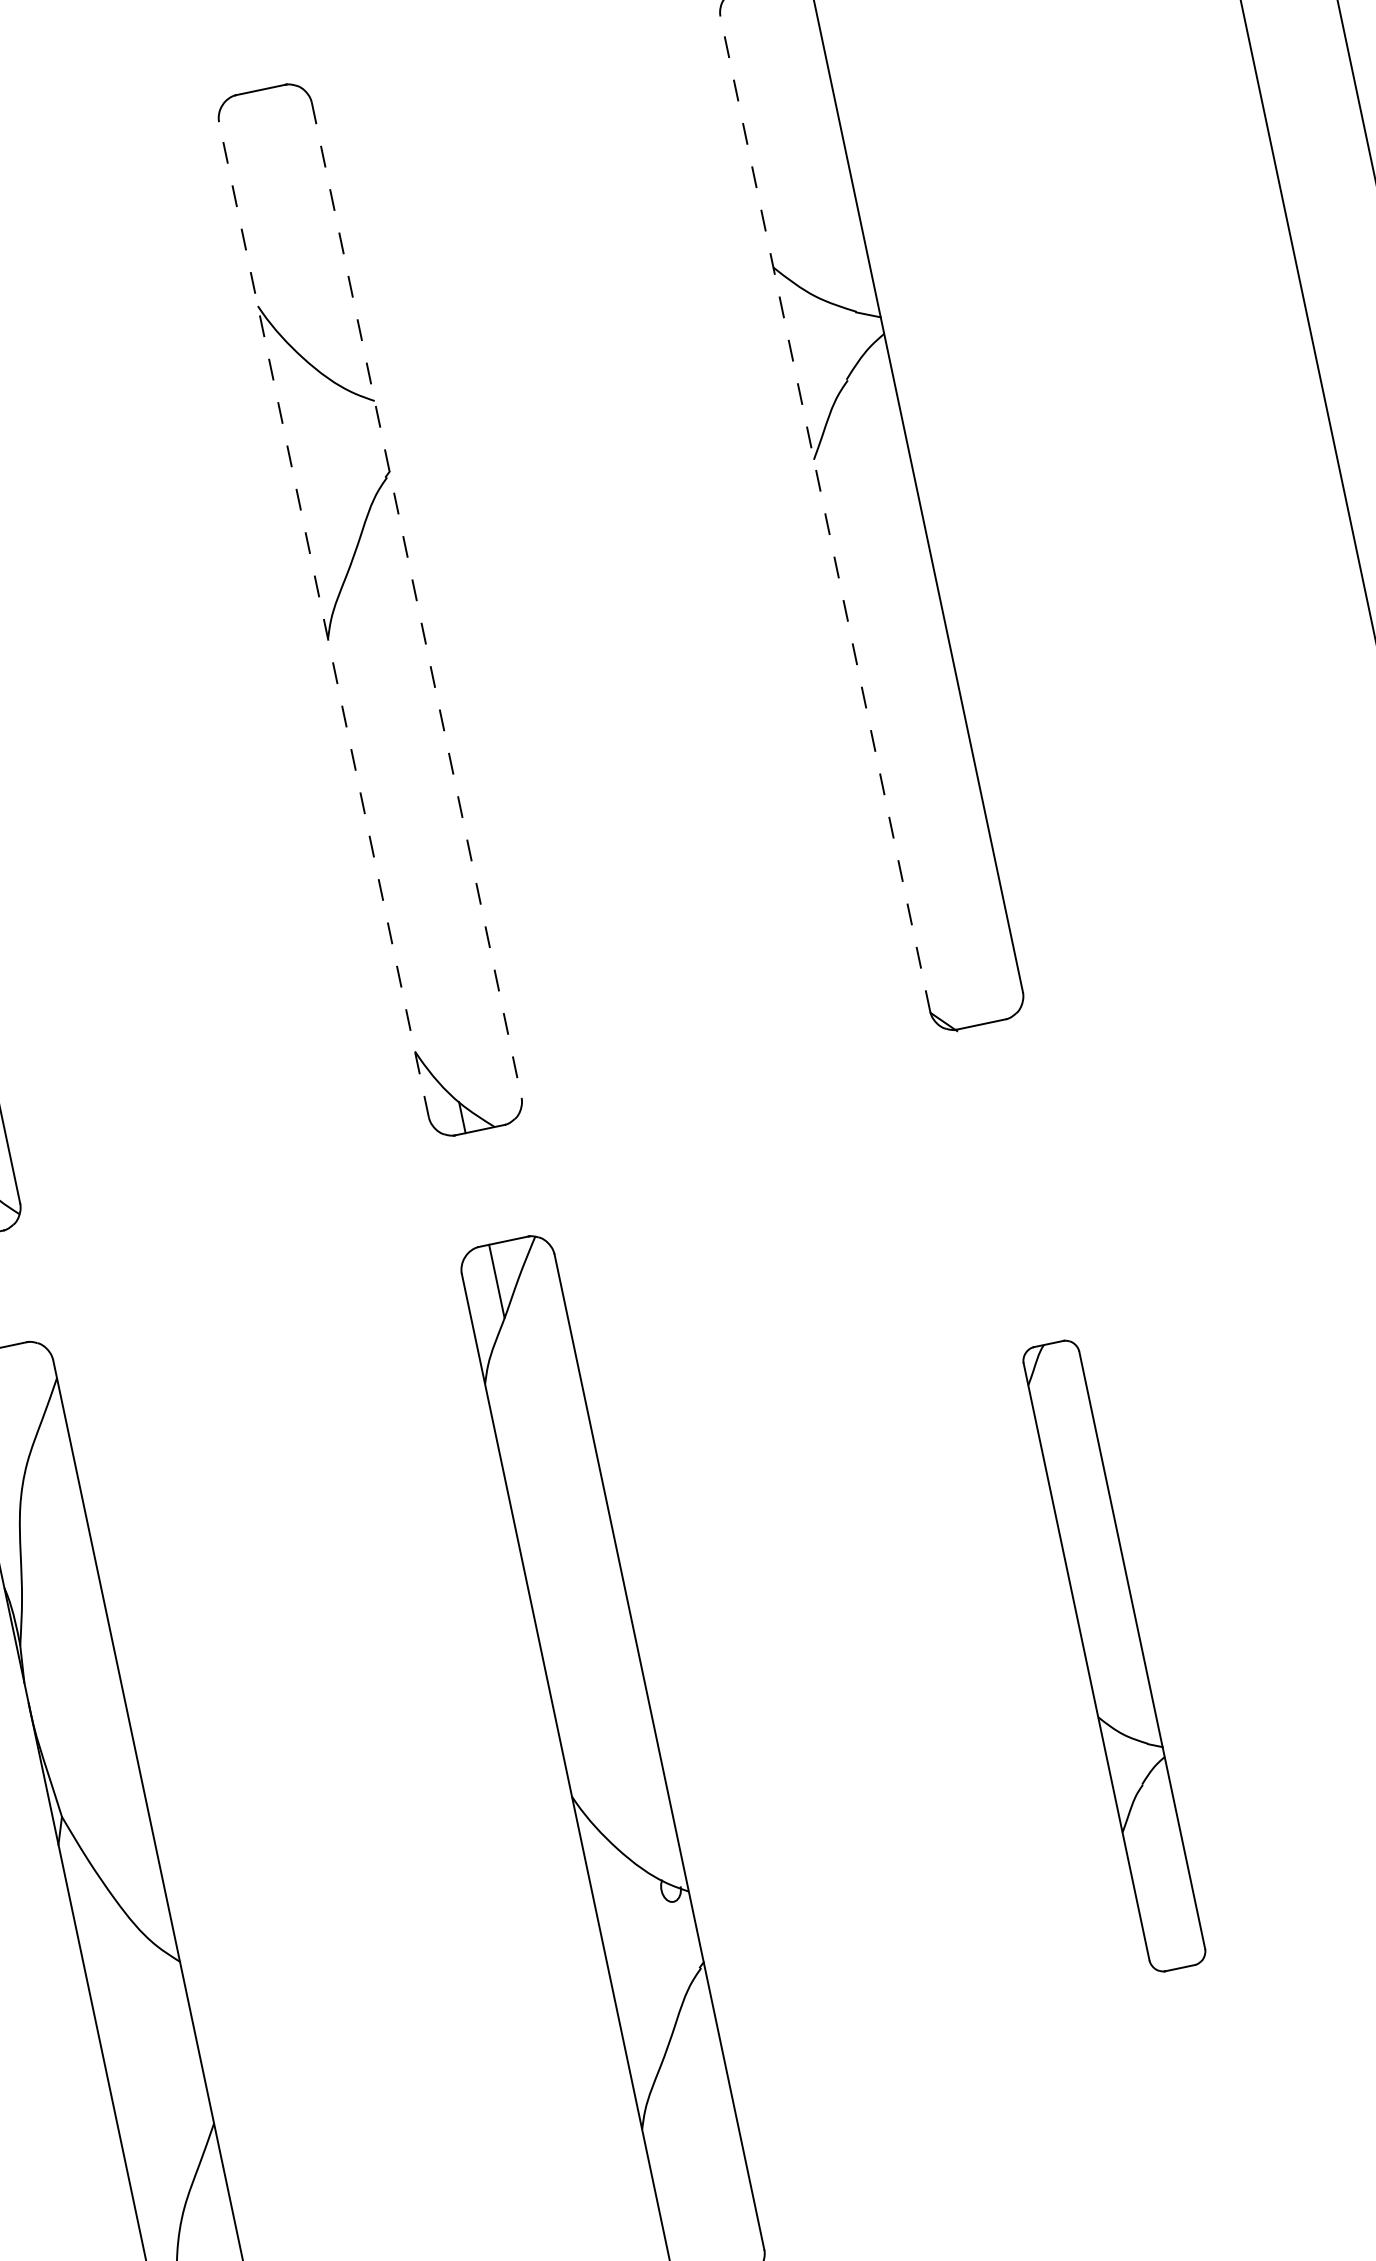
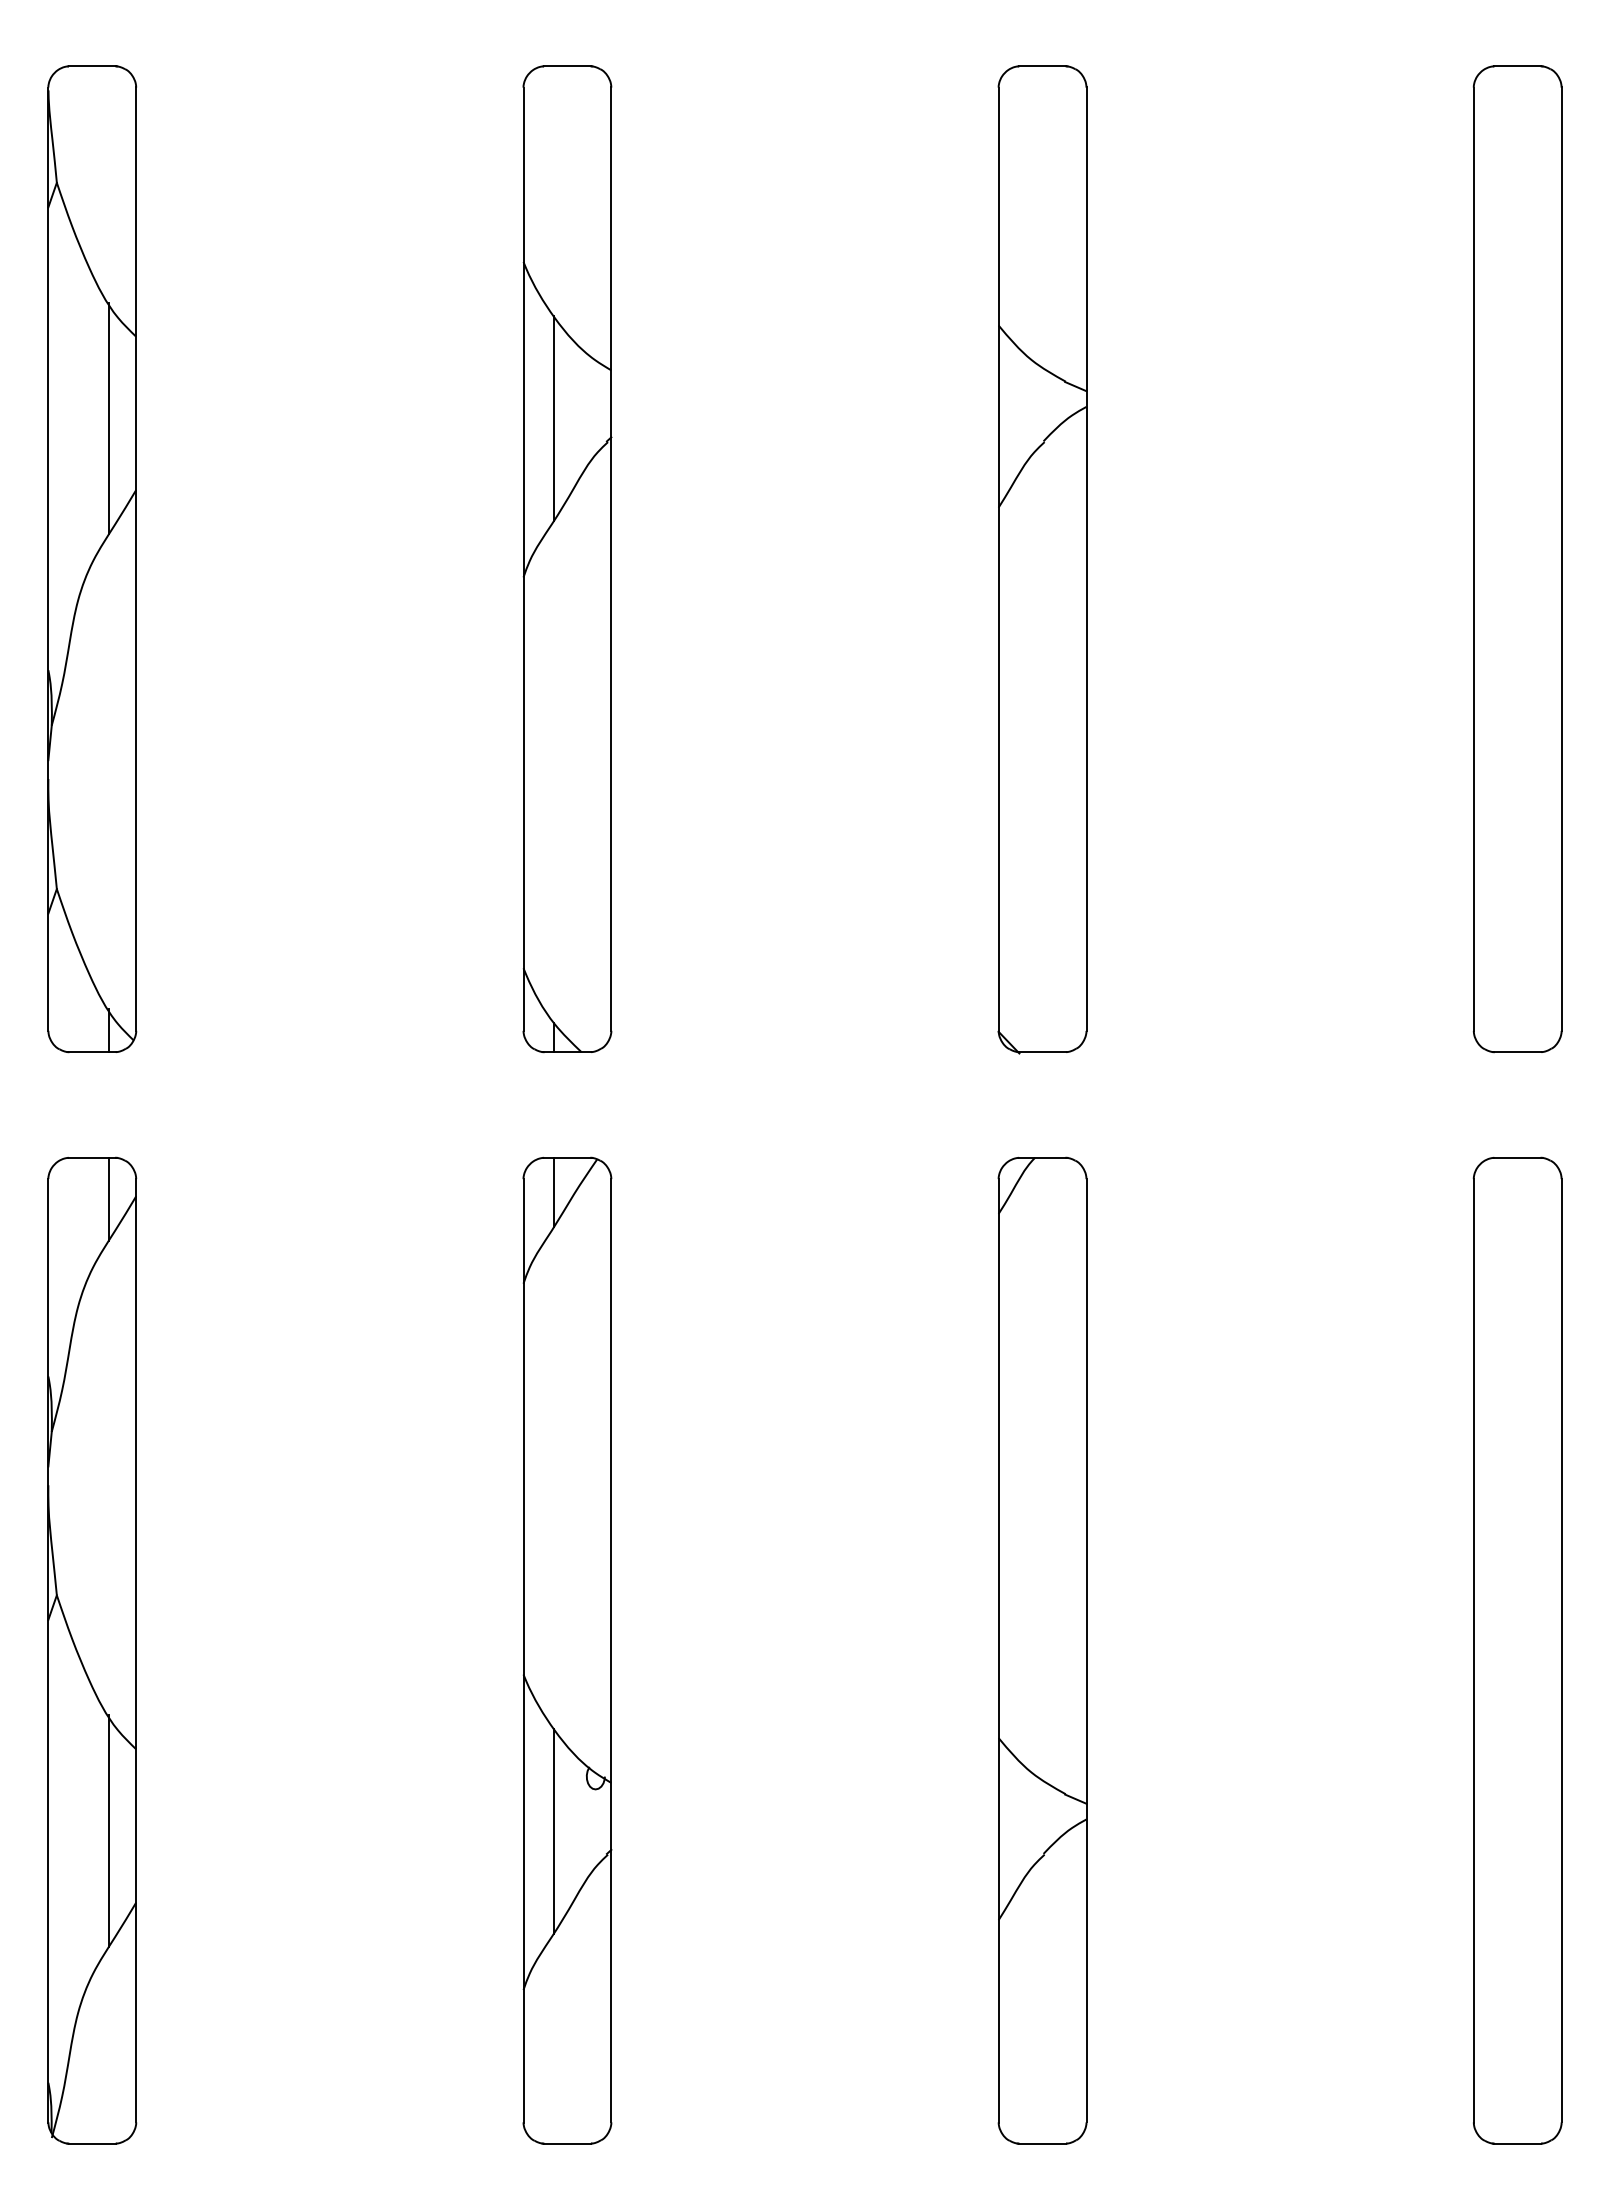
line: (324, 464) -> (553, 418), added
line: (825, 514) -> (998, 559), dashed -> solid
line: (416, 600) -> (611, 559), dashed -> solid
line: (324, 620) -> (523, 559), dashed -> solid
line: (29, 1386) -> (109, 1198), added
part: (1114, 1655) -> (1042, 1650), size x1.67
line: (638, 1954) -> (553, 1830), added
line: (169, 2053) -> (109, 1830), added

